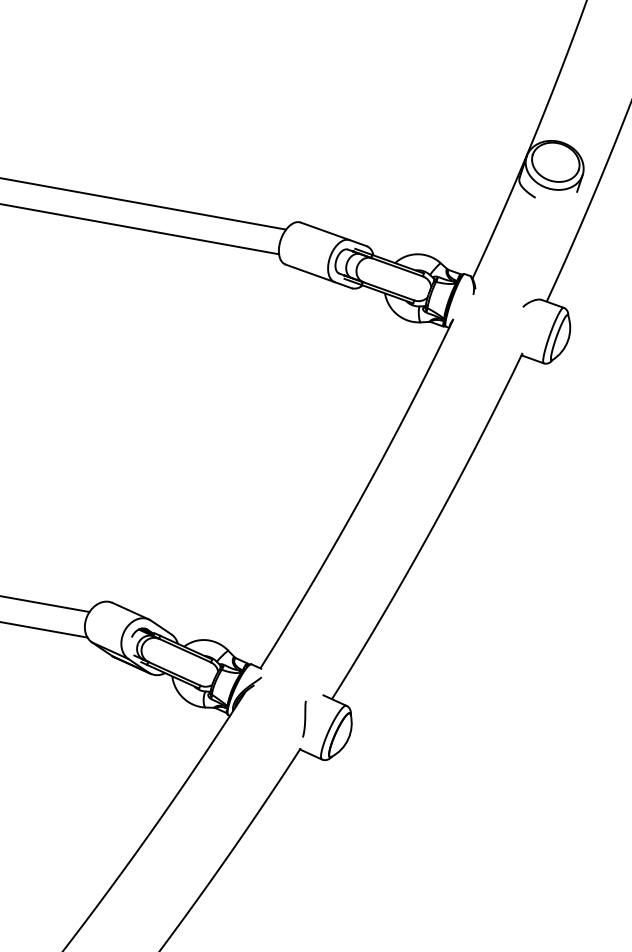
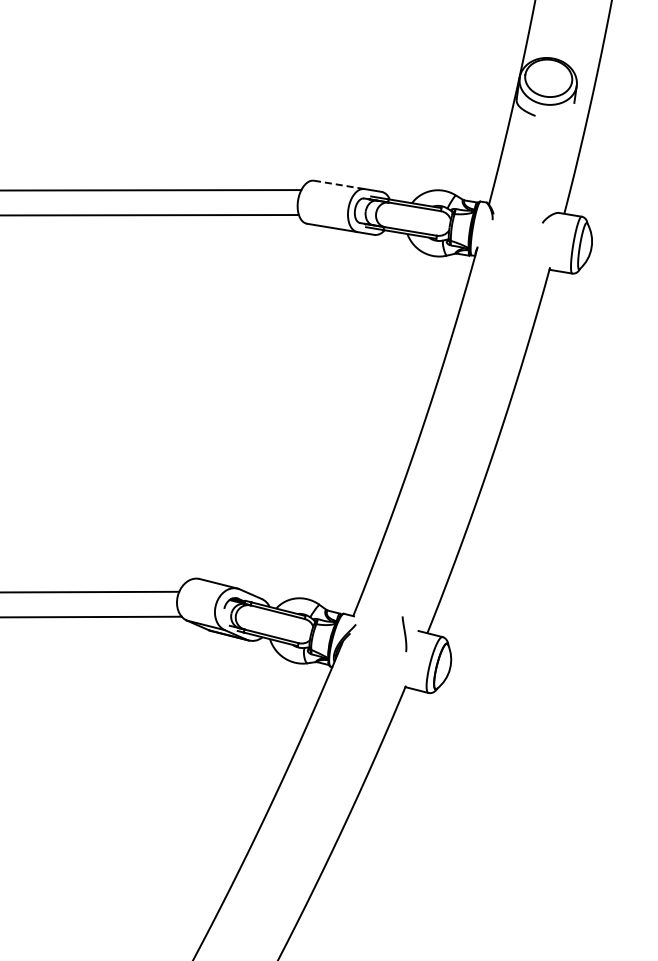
line: (325, 230) -> (339, 184), solid -> dashed
line: (304, 719) -> (404, 634), moved

